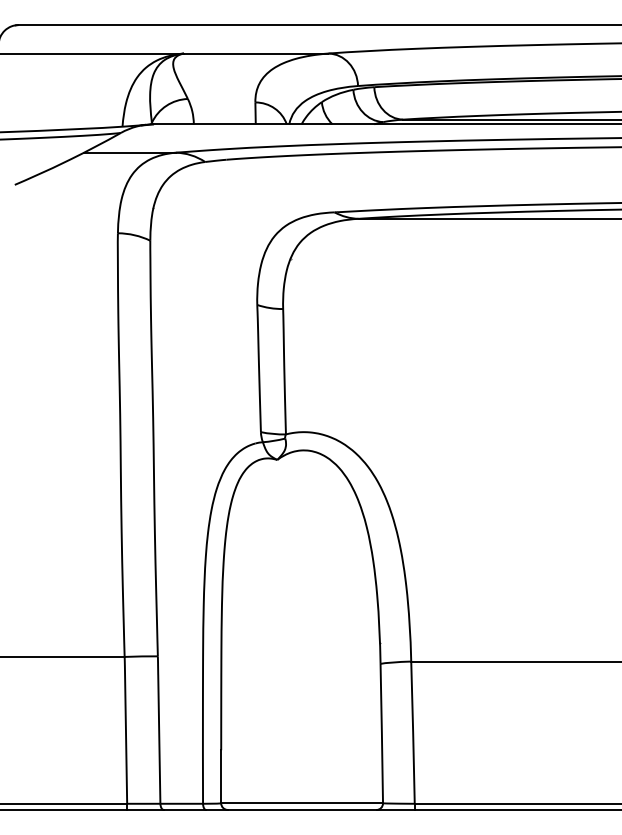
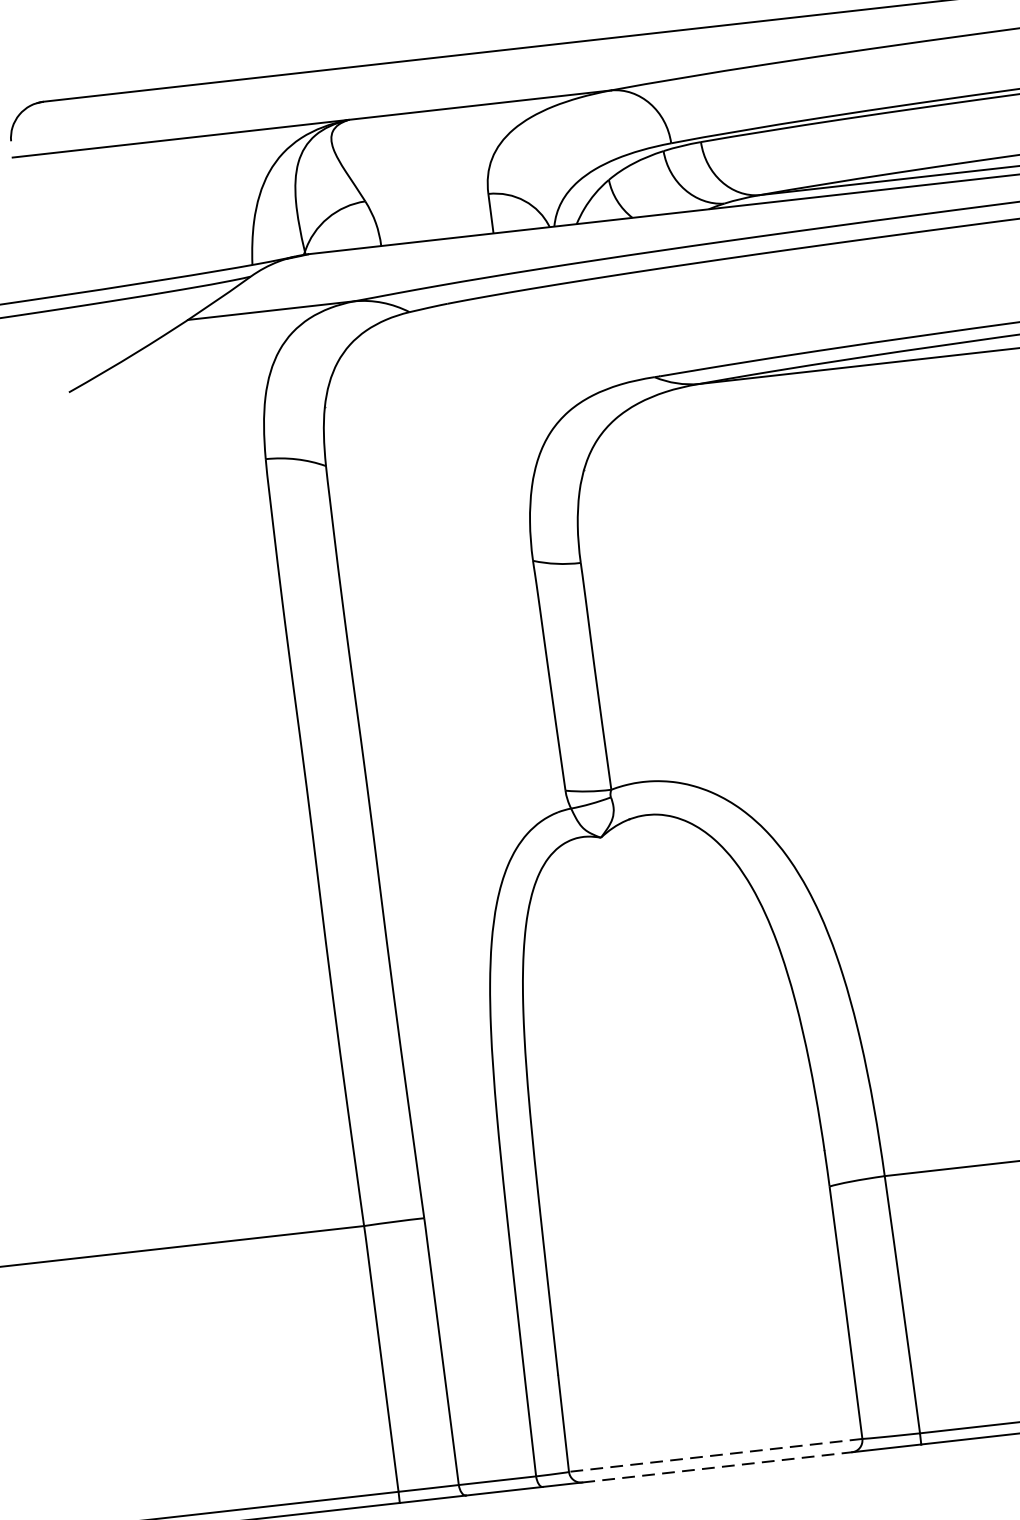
line: (302, 803) -> (716, 1455), solid -> dashed
line: (302, 809) -> (717, 1466), solid -> dashed

